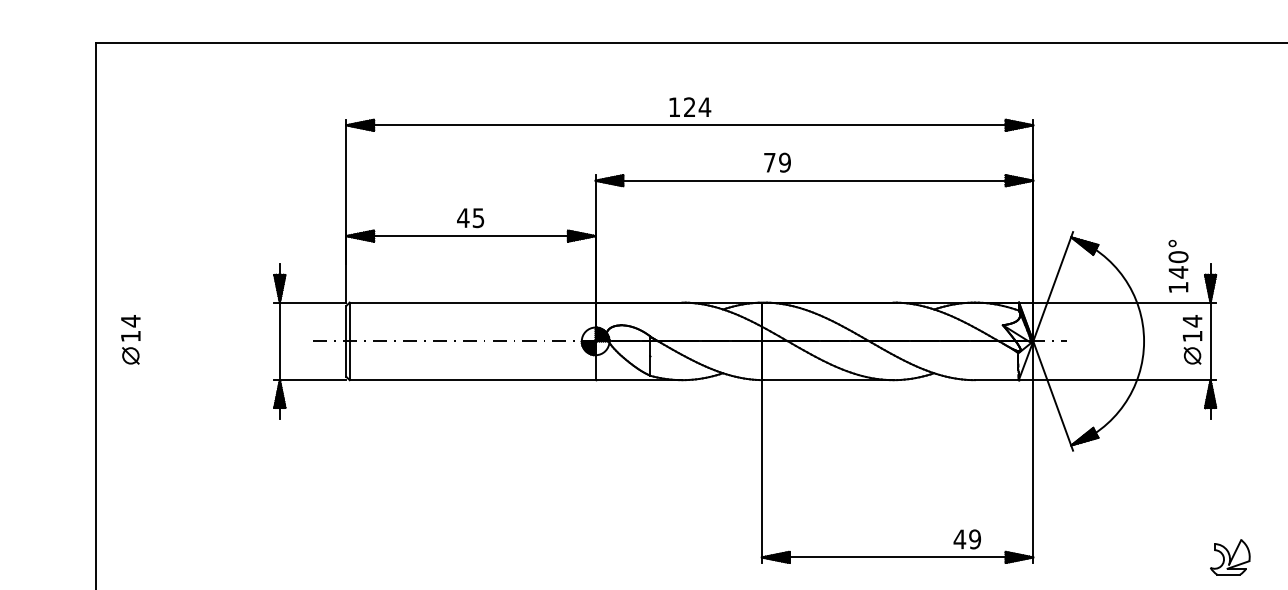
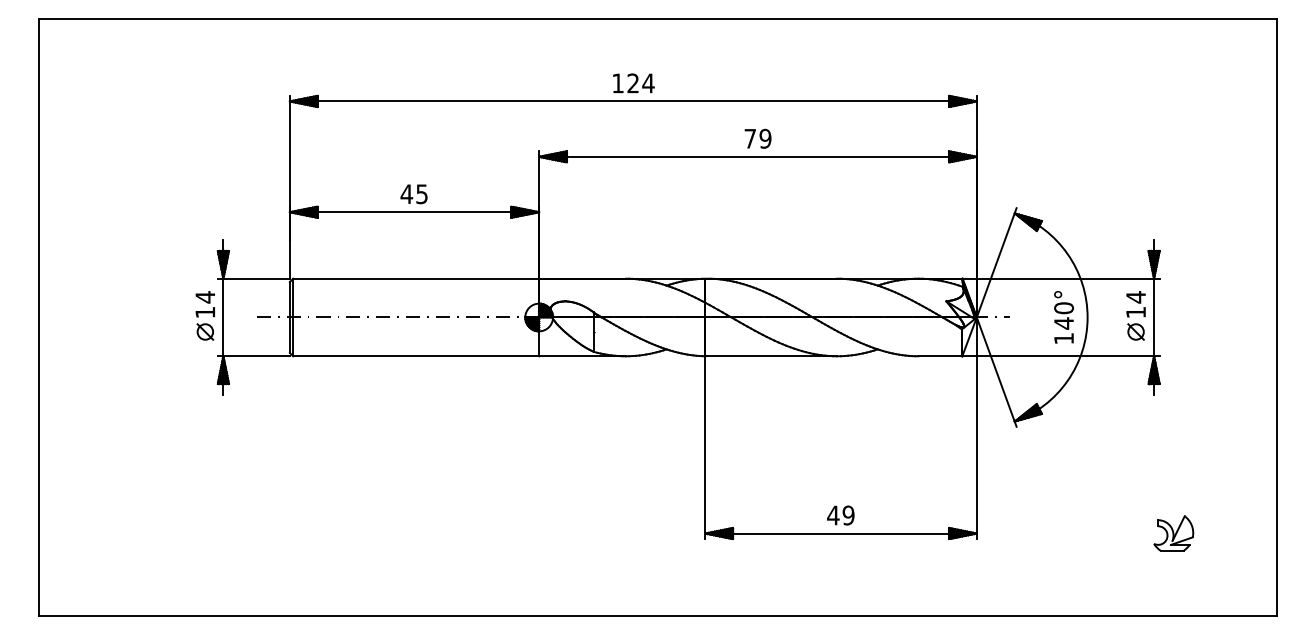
text: (776, 162) -> (757, 138), moved
text: (1177, 266) -> (1063, 317), moved
part: (129, 339) -> (204, 315), moved
text: (966, 539) -> (840, 515), moved

